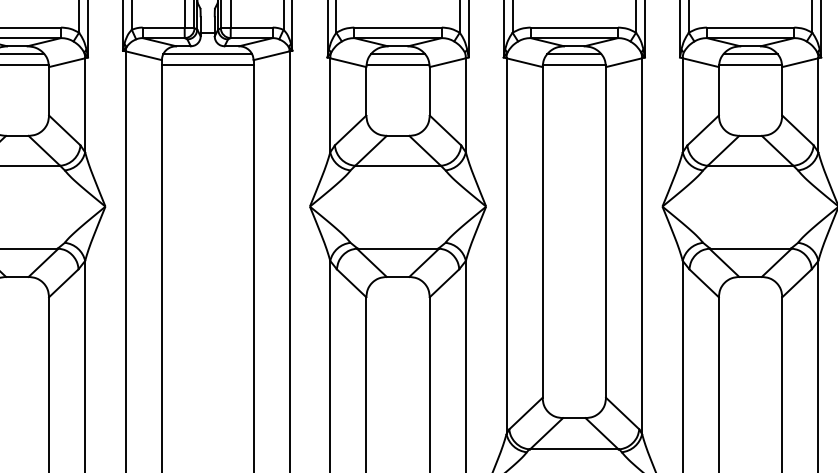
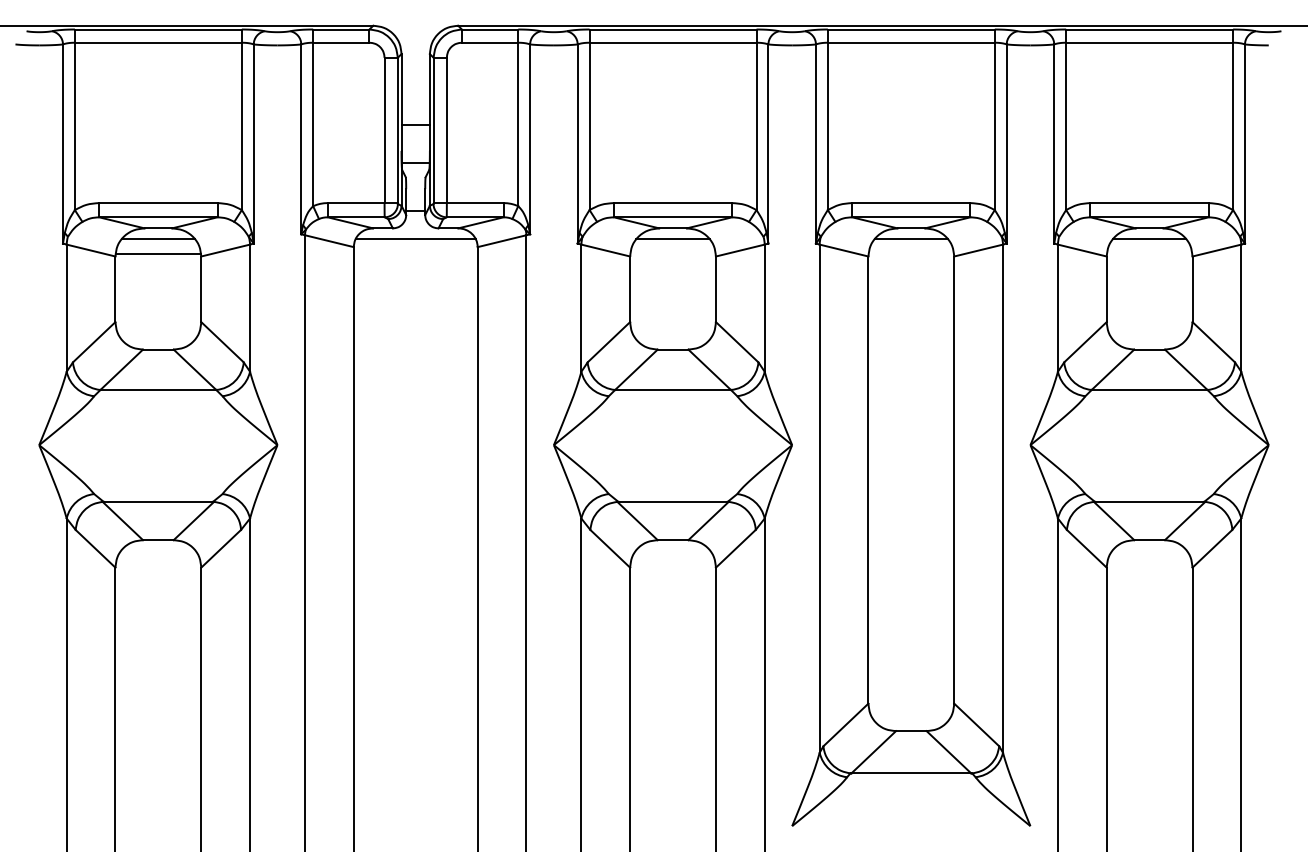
line: (207, 64) -> (415, 253), removed
line: (397, 64) -> (672, 253), removed
line: (574, 64) -> (911, 253), removed
line: (750, 64) -> (1149, 253), removed

